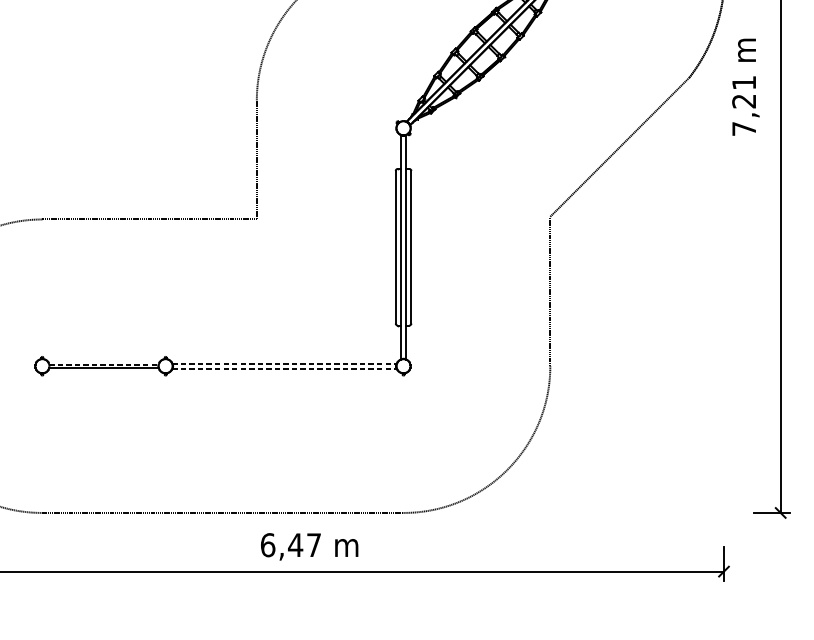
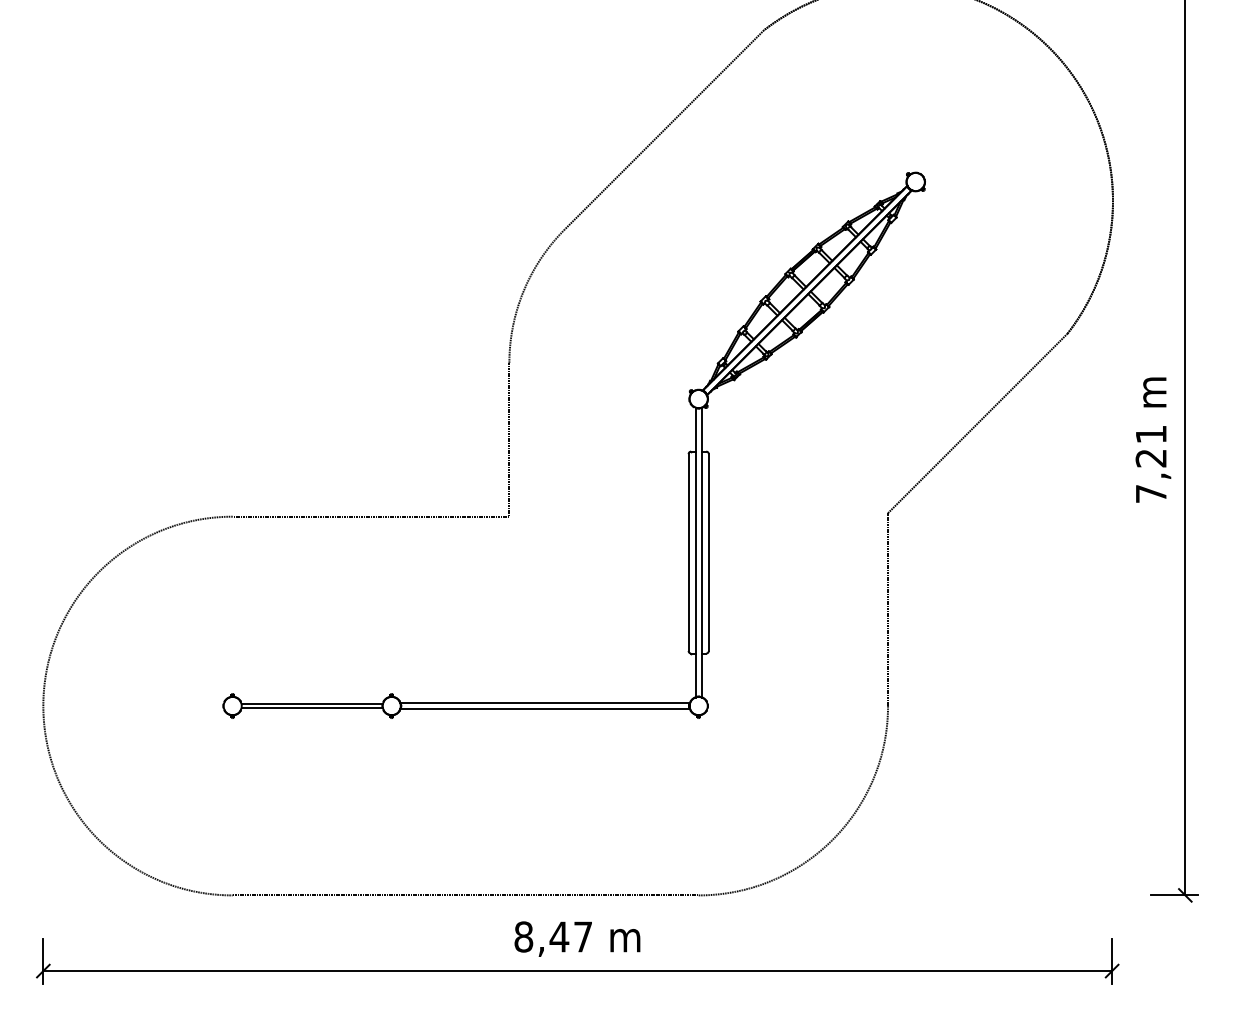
text: (745, 86) -> (1153, 439), moved
line: (284, 363) -> (545, 702), dashed -> solid
line: (104, 364) -> (312, 703), dashed -> solid
line: (284, 368) -> (545, 709), dashed -> solid
text: (267, 544) -> (523, 936), 6,47 -> 8,47

